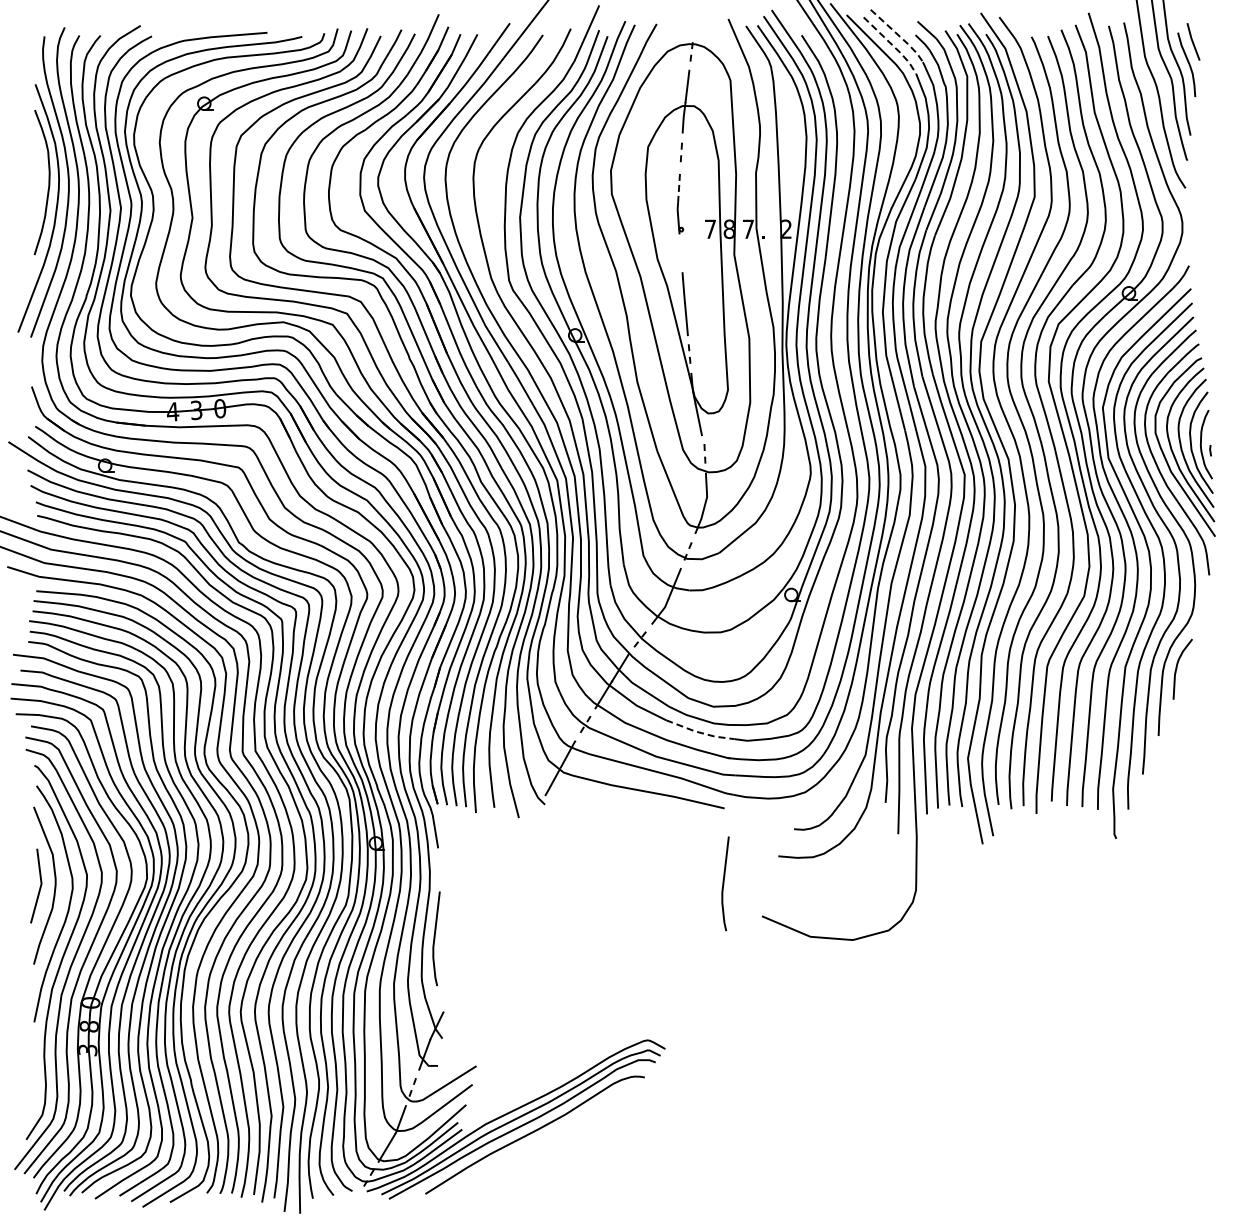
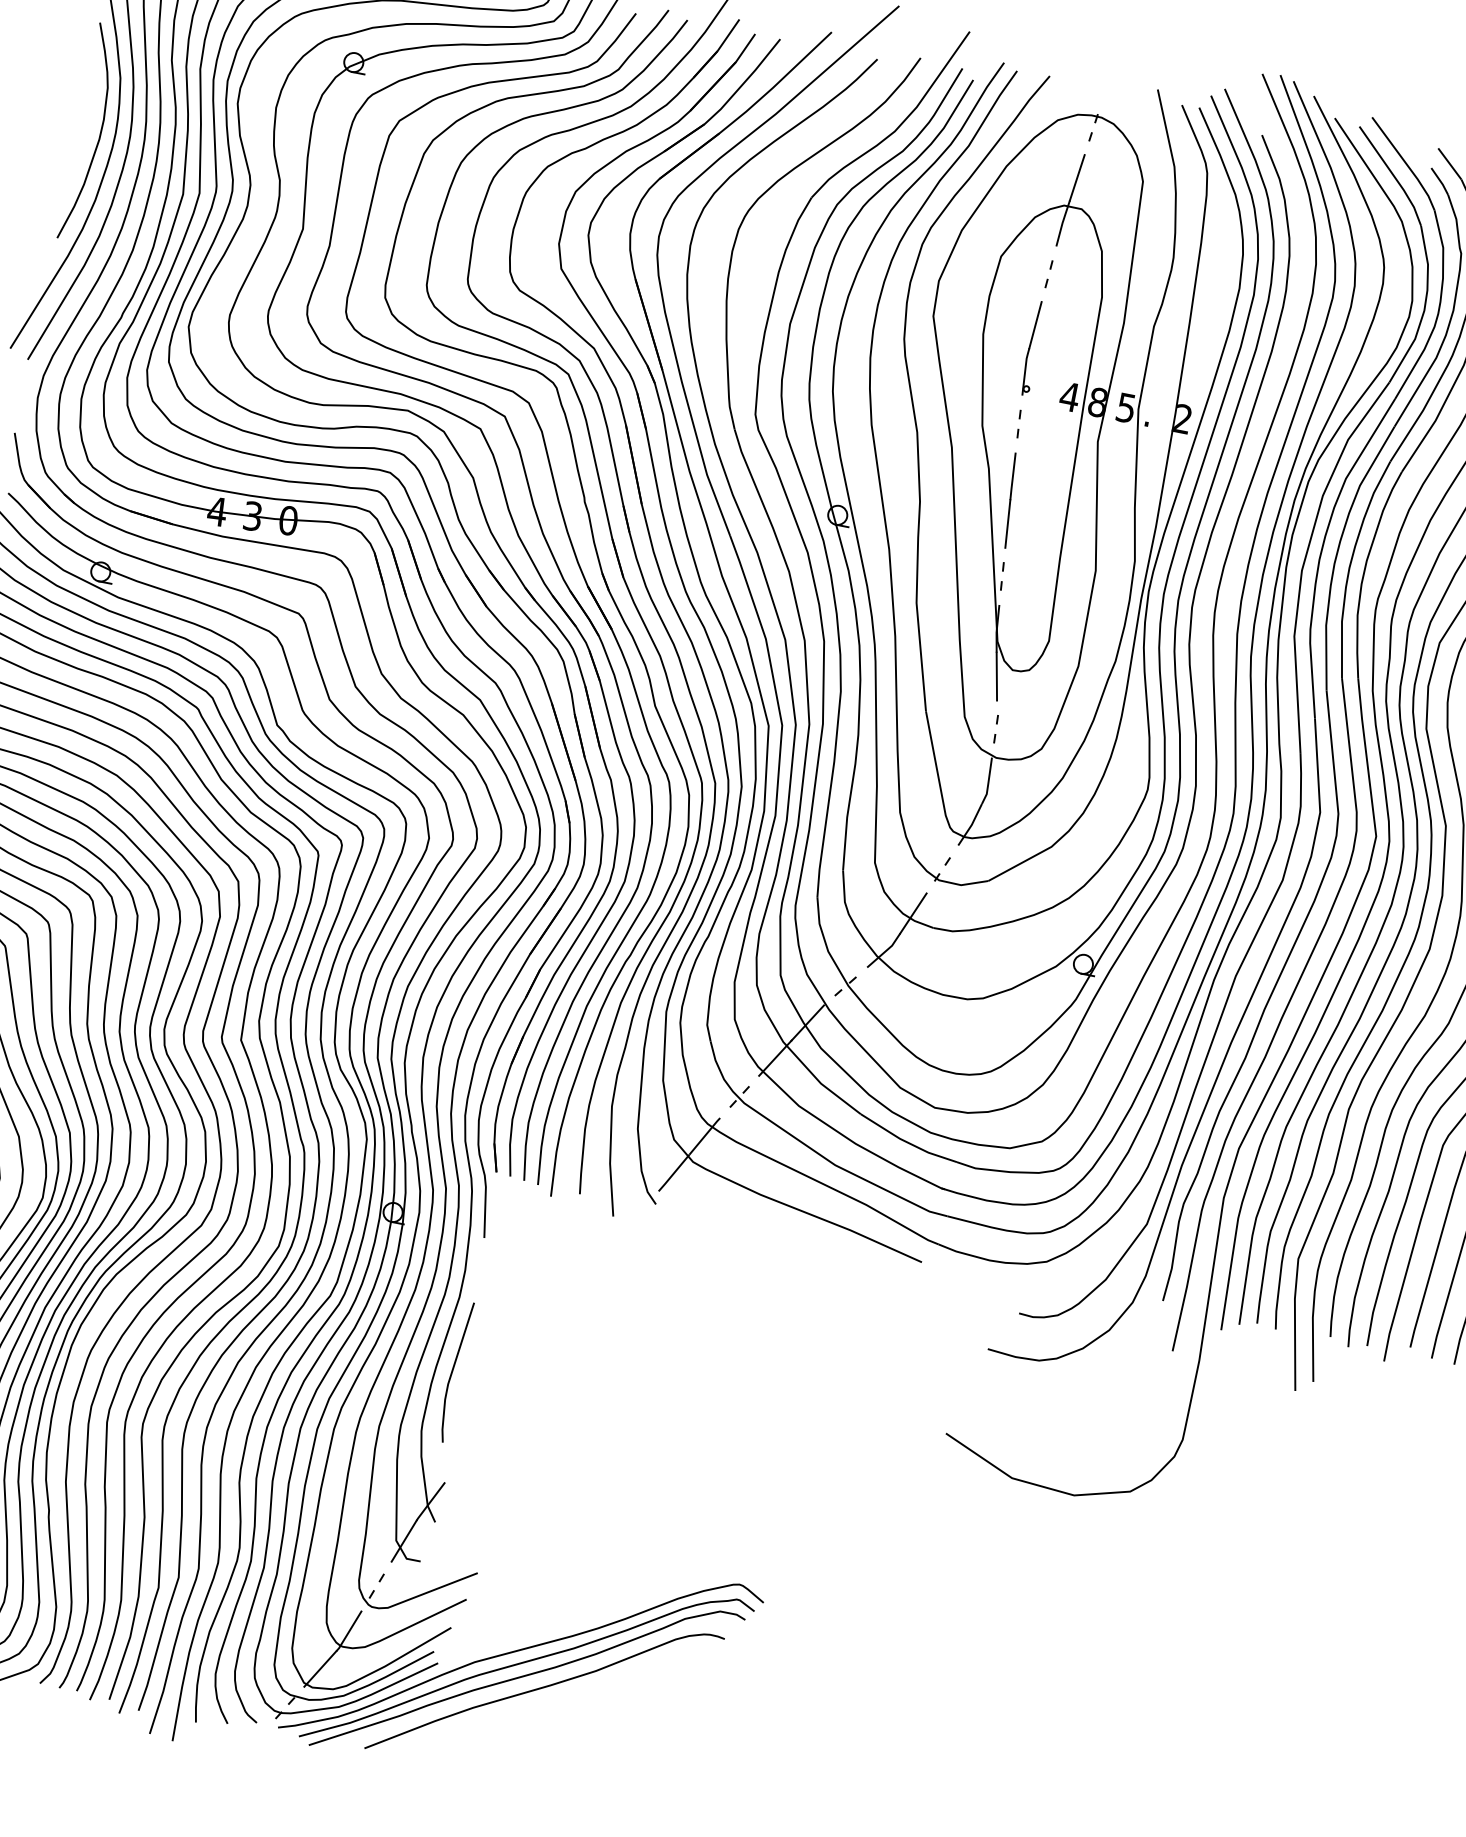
line: (899, 36) -> (1407, 165), dashed -> solid
line: (892, 45) -> (1394, 176), dashed -> solid
line: (679, 187) -> (1035, 325), dashed -> solid
text: (710, 228) -> (1070, 395), 7 -> 4
text: (747, 229) -> (1124, 408), 7 -> 5
line: (680, 250) -> (1019, 419), added
line: (699, 732) -> (906, 1142), dashed -> solid
line: (724, 883) -> (899, 1373), removed

